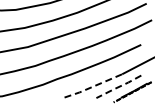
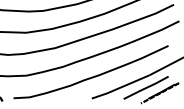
line: (93, 86) -> (120, 87), dashed -> solid
line: (119, 87) -> (146, 88), dashed -> solid

